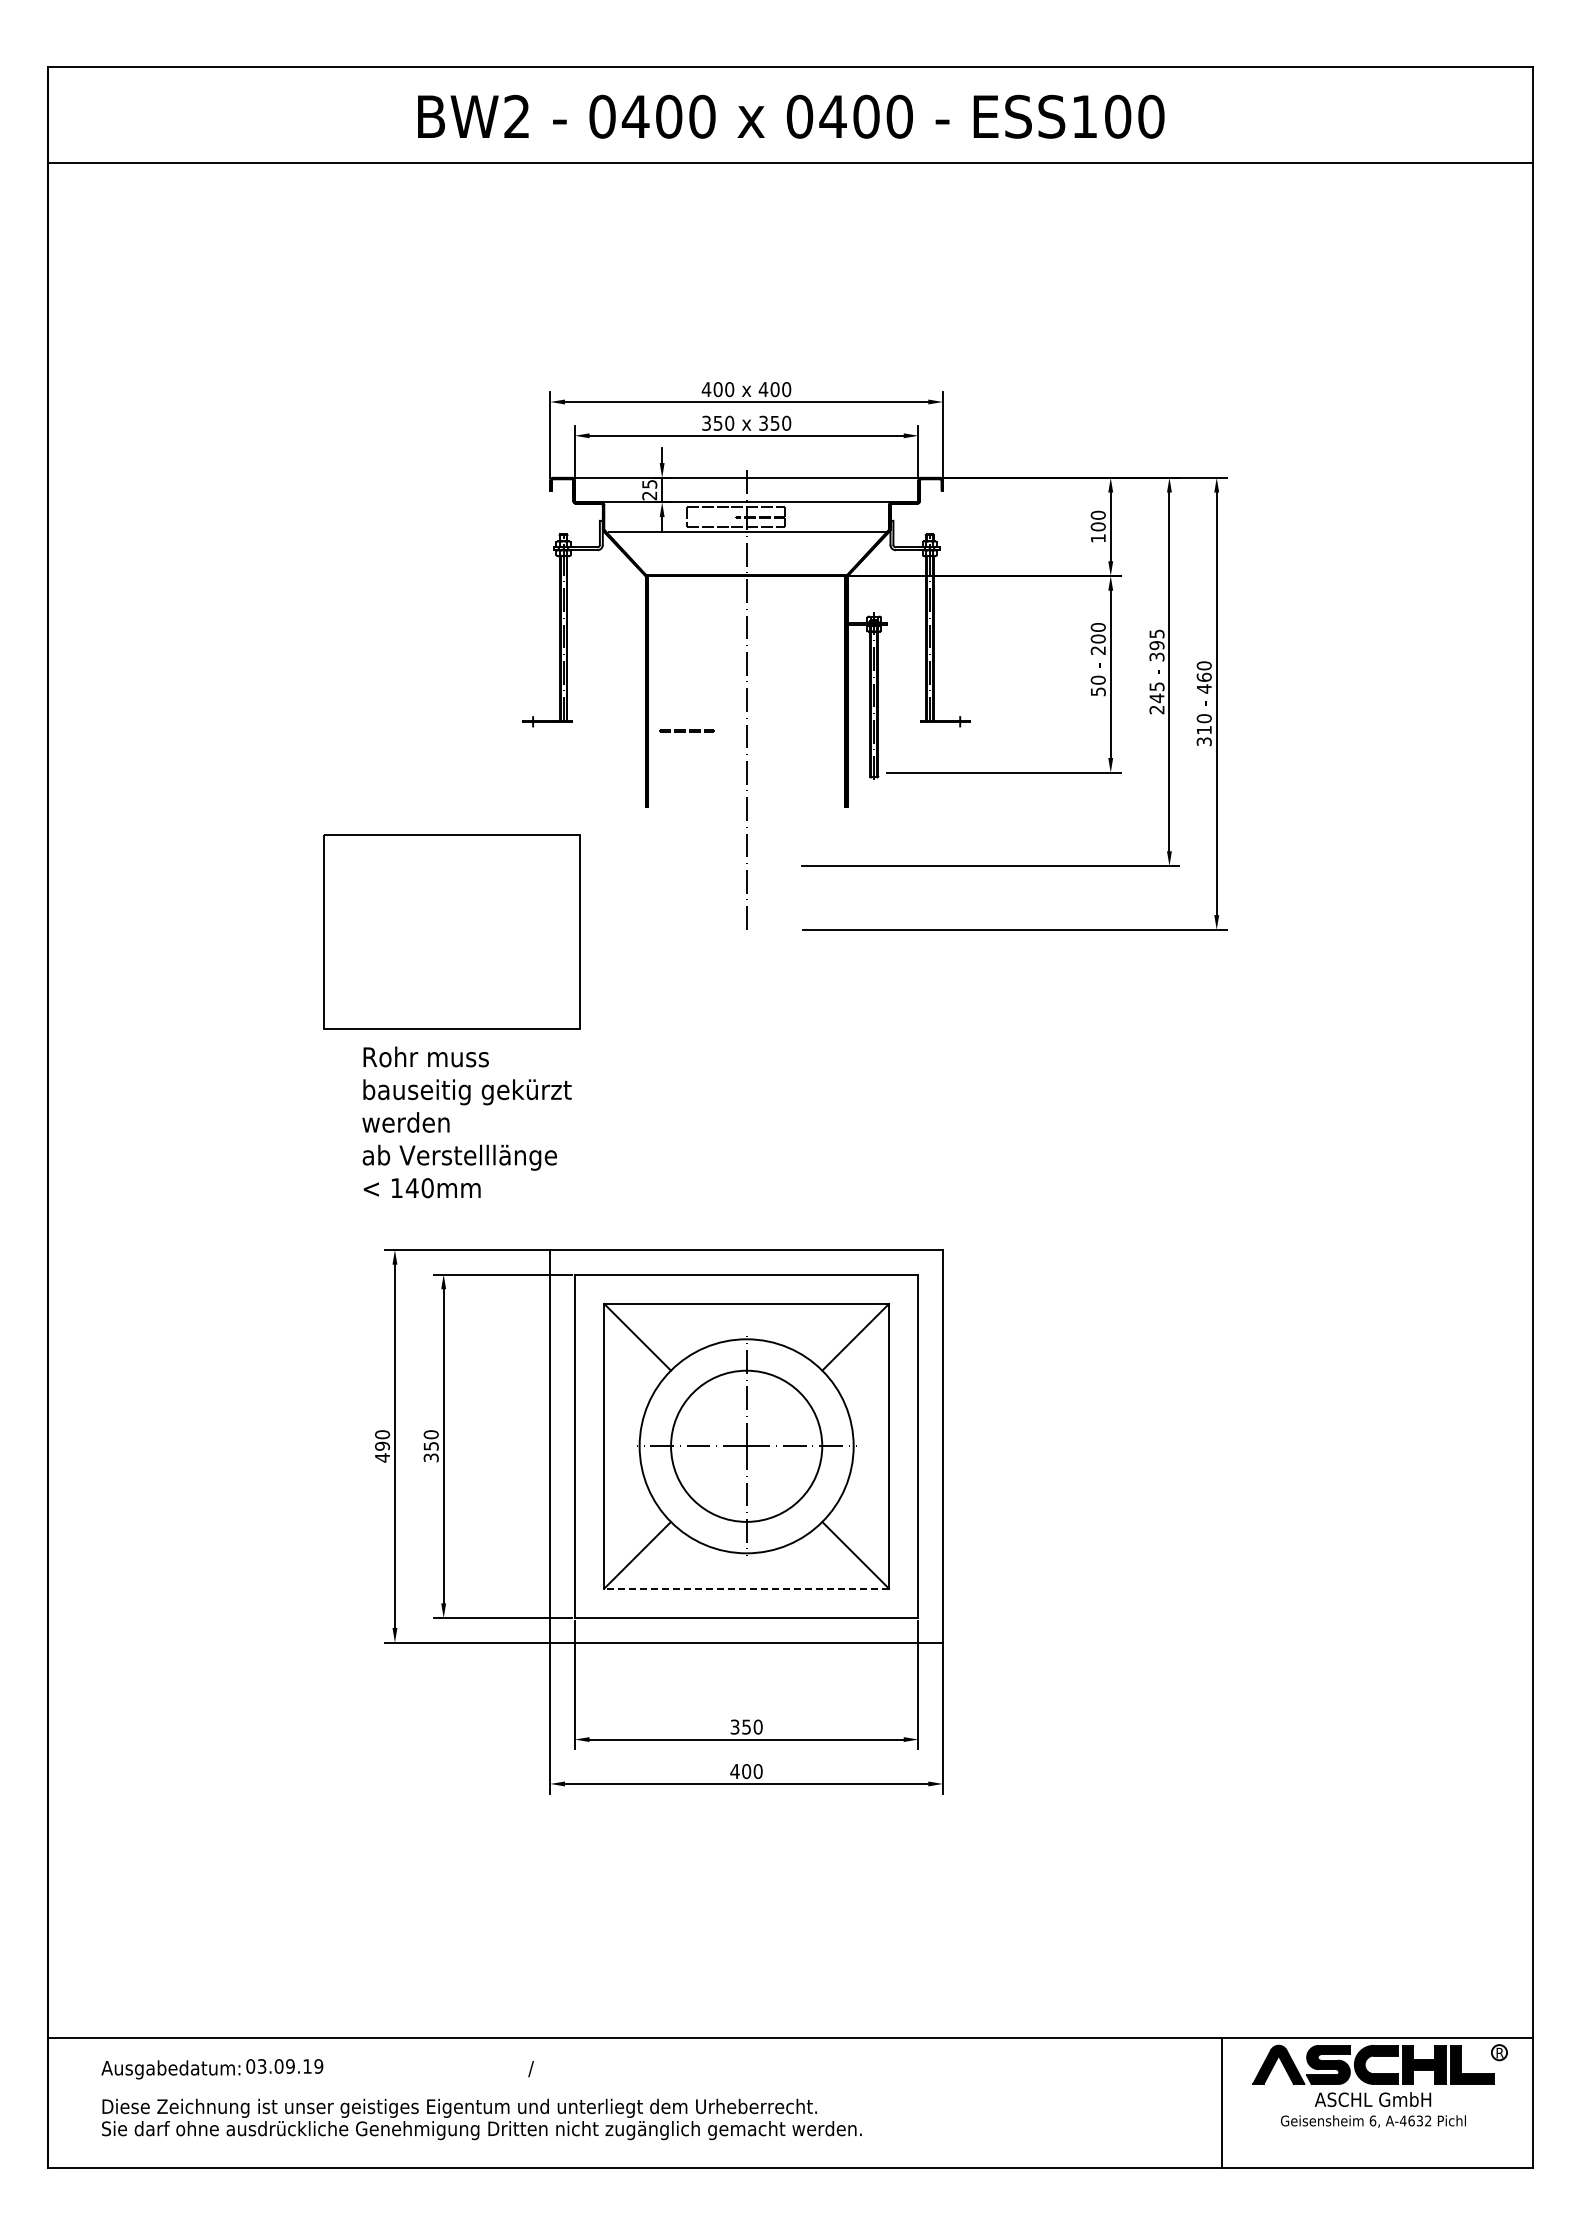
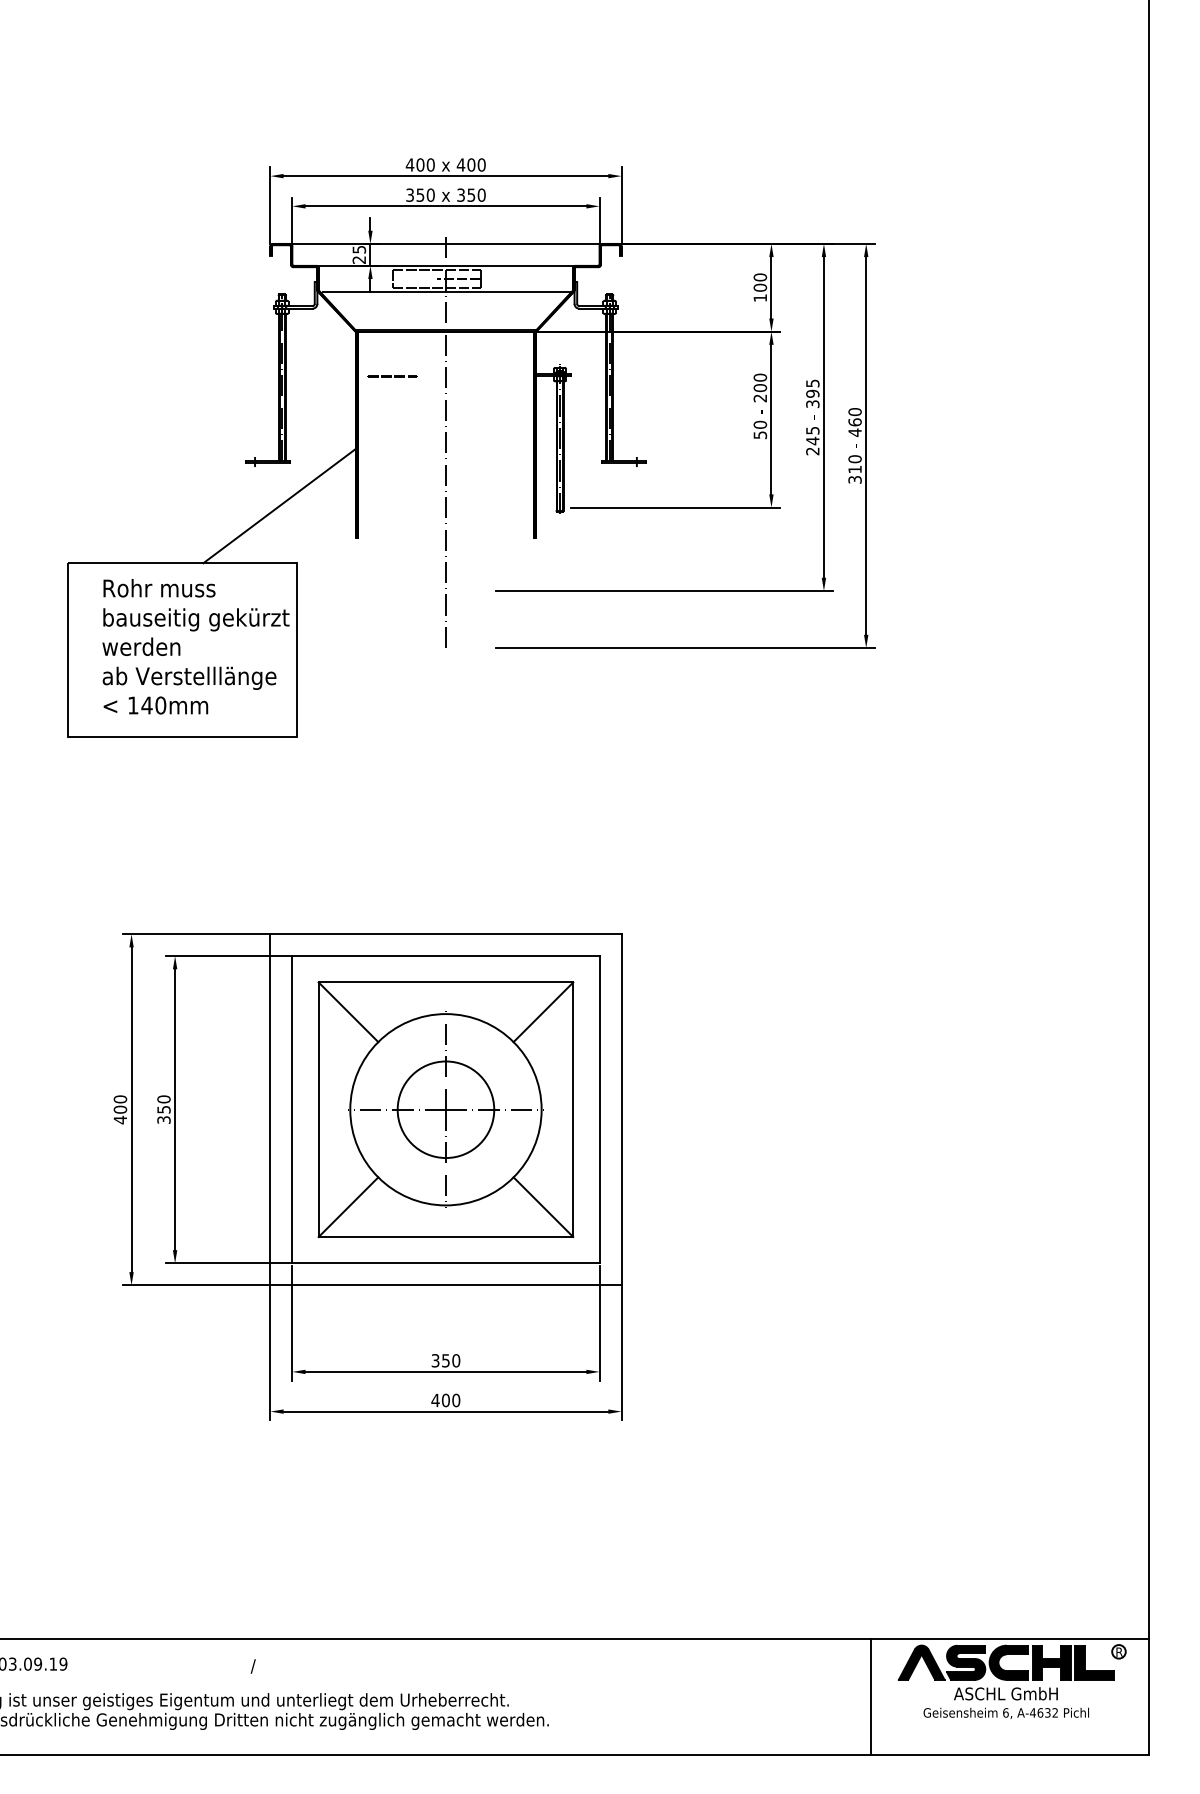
line: (685, 730) -> (391, 375), moved
line: (561, 769) -> (280, 504), added
text: (466, 1122) -> (195, 646), moved
text: (382, 1445) -> (120, 1109), 490 -> 400
circle: (746, 1446) -> (445, 1109), size x0.71
line: (746, 1588) -> (445, 1236), dashed -> solid

